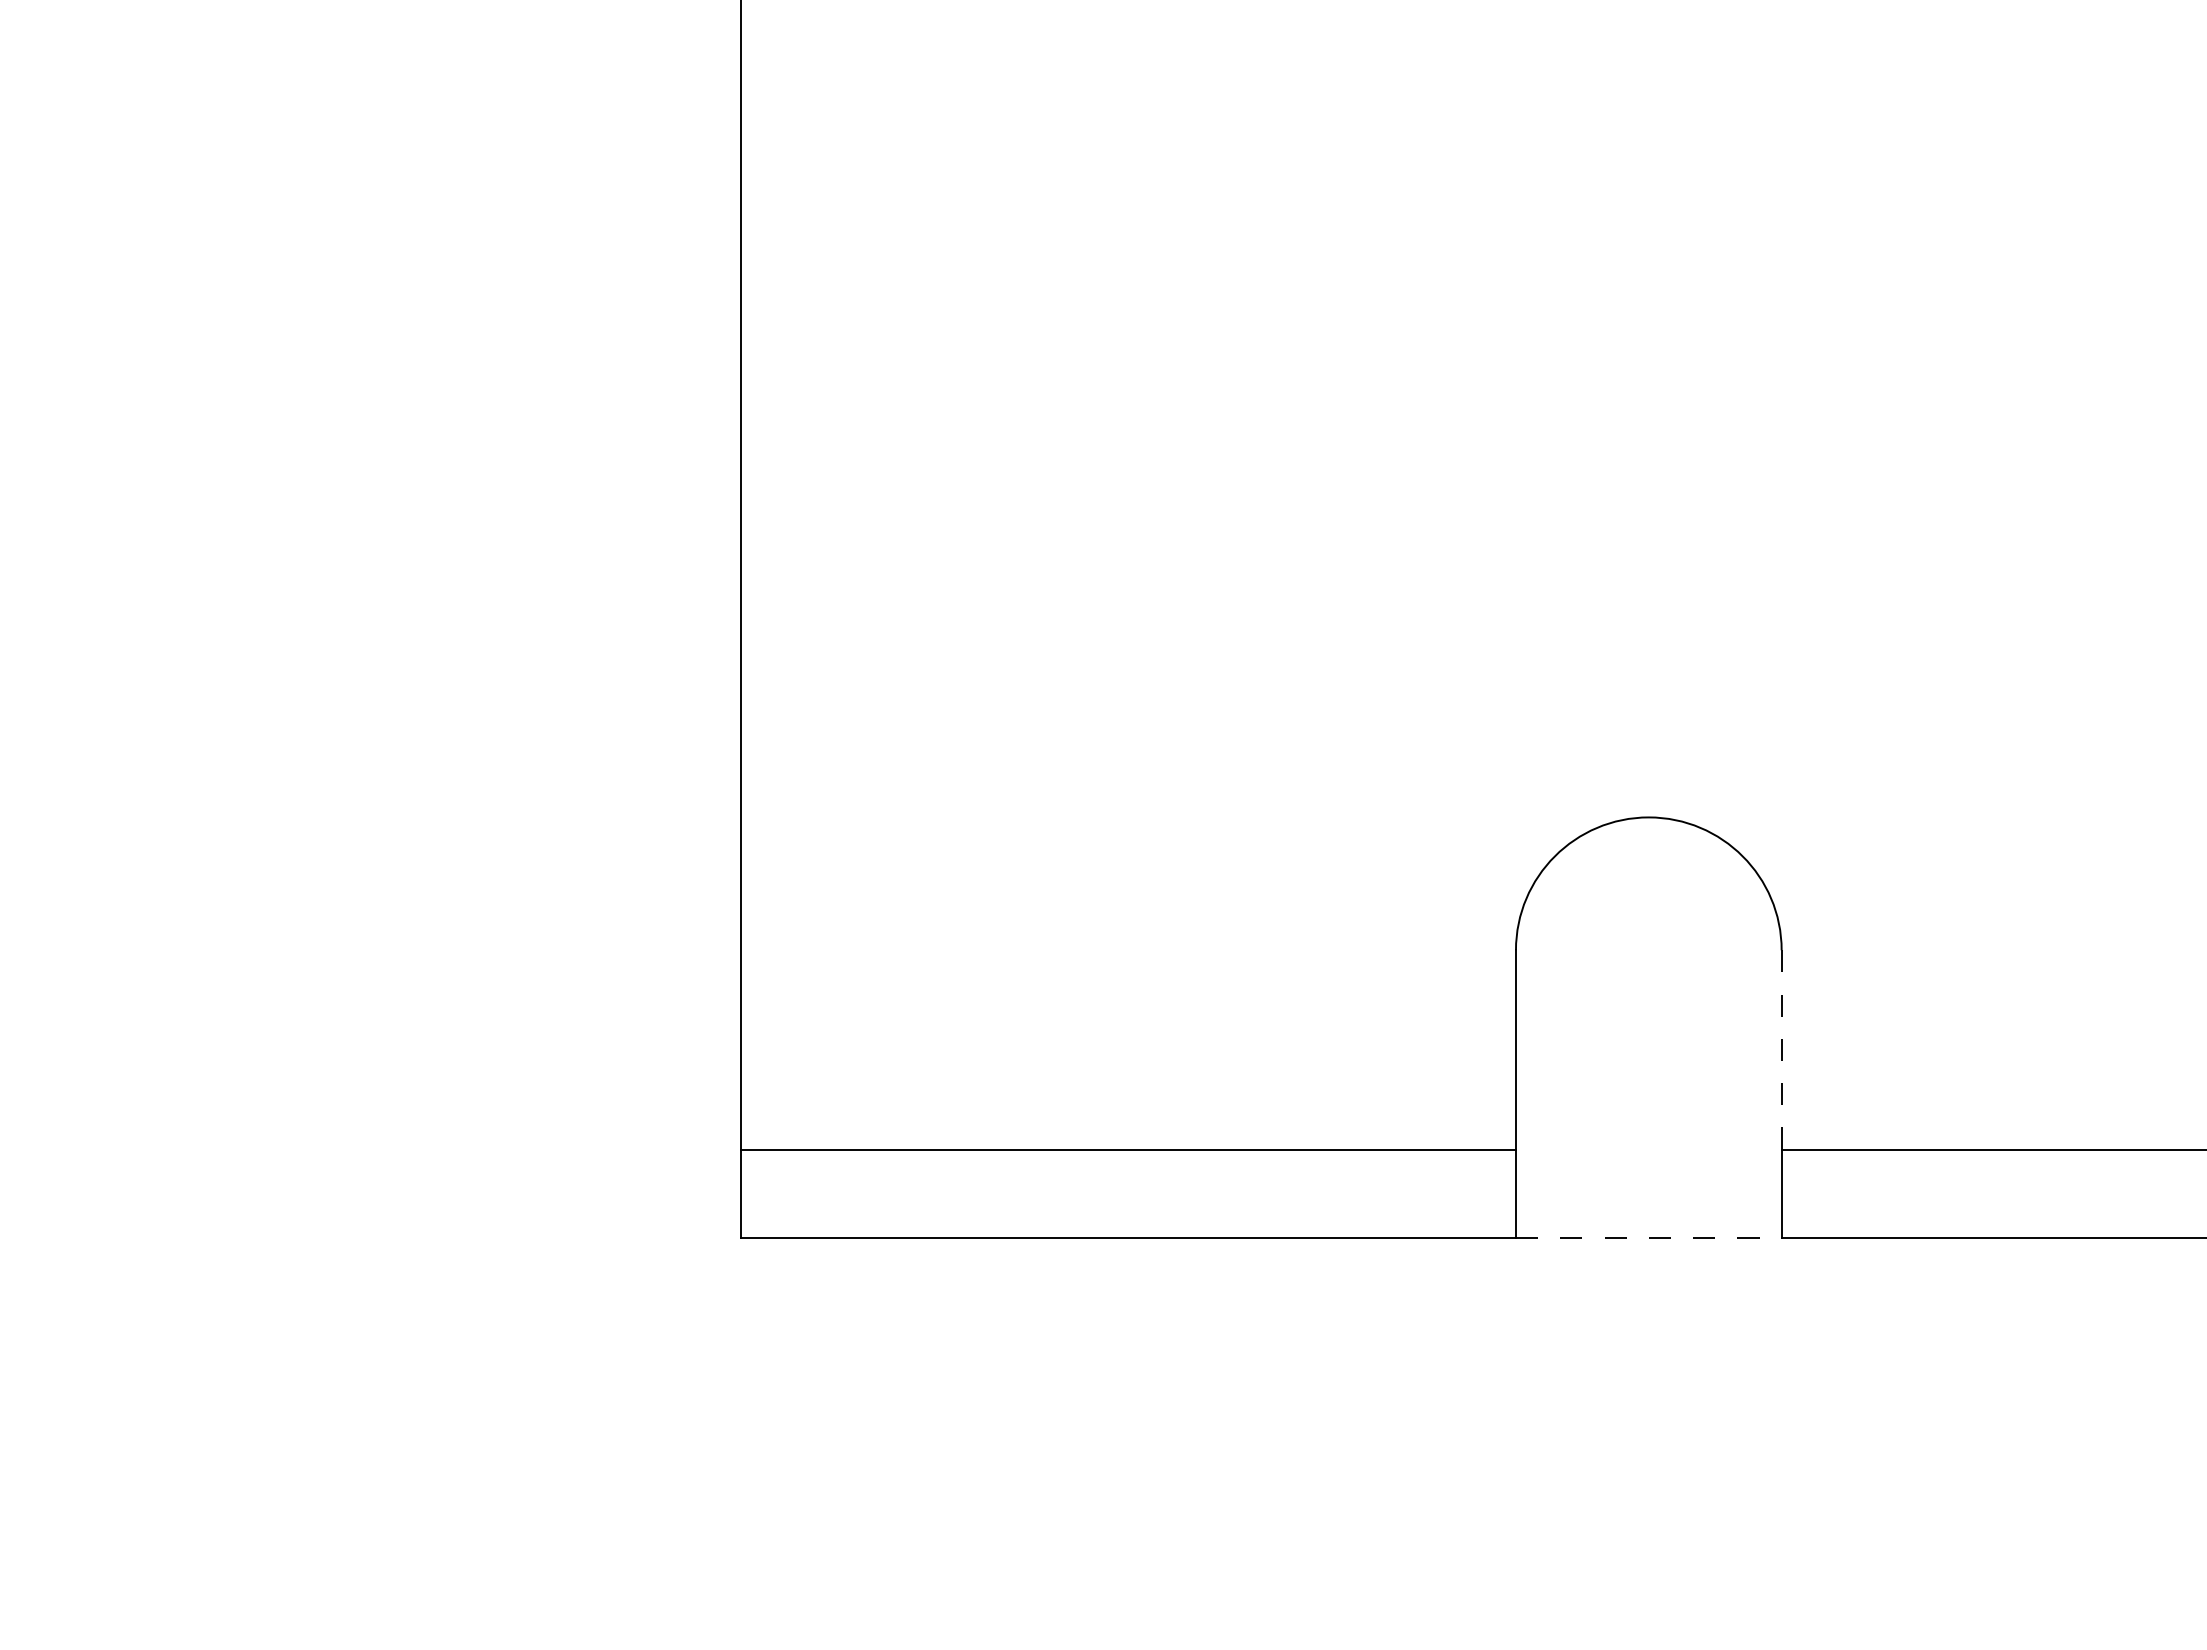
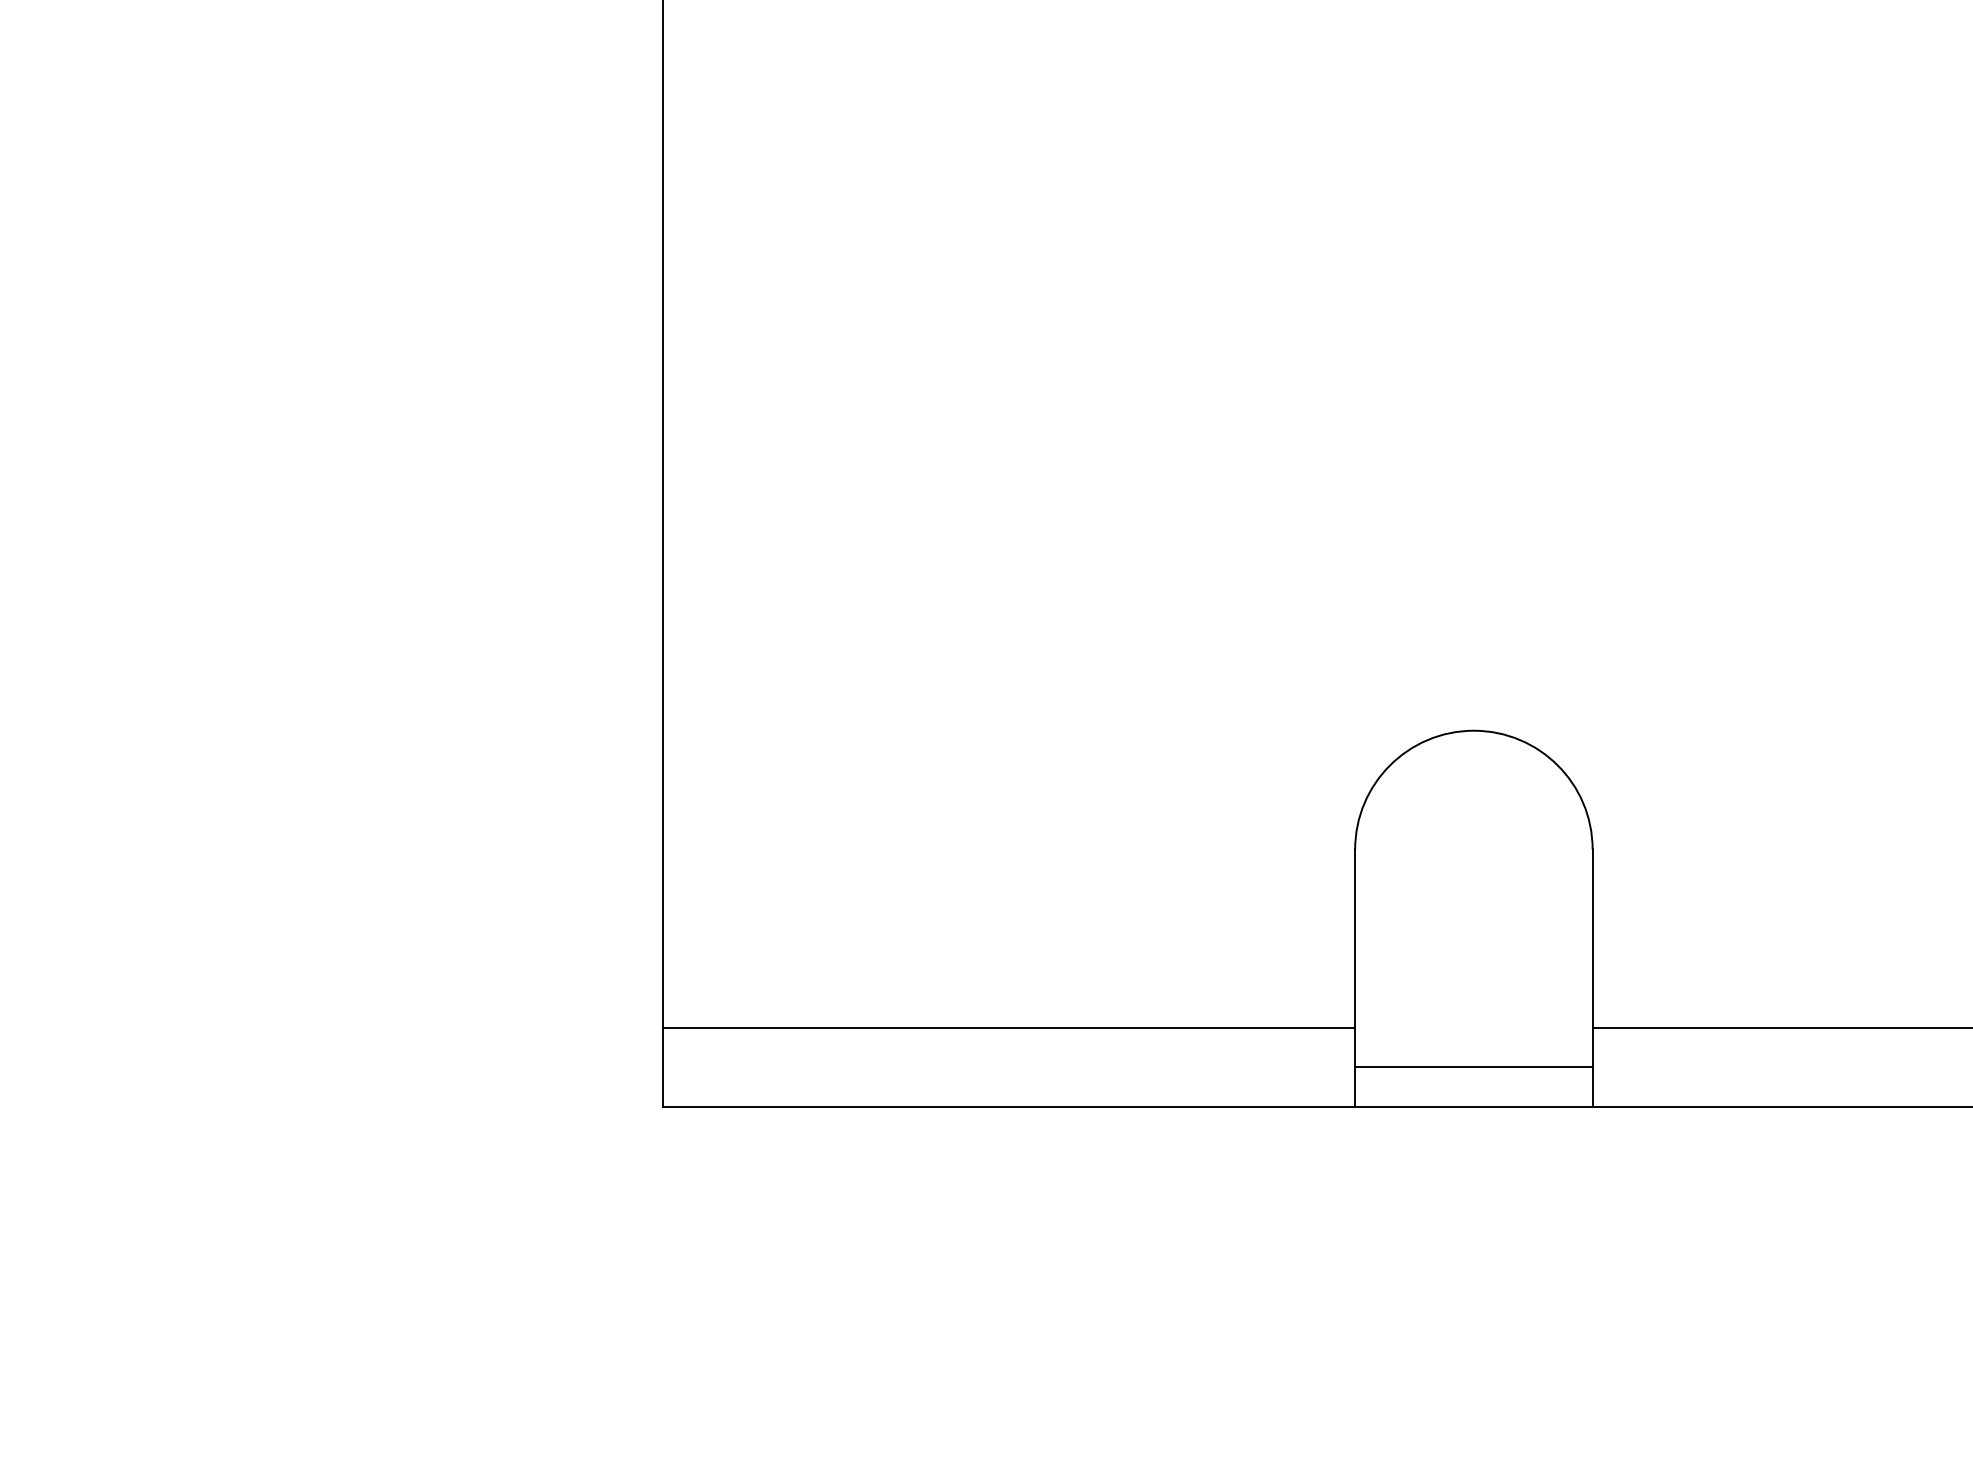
line: (1781, 1049) -> (1592, 938), dashed -> solid
line: (1648, 1193) -> (1473, 1066), added
line: (1648, 1238) -> (1473, 1107), dashed -> solid

